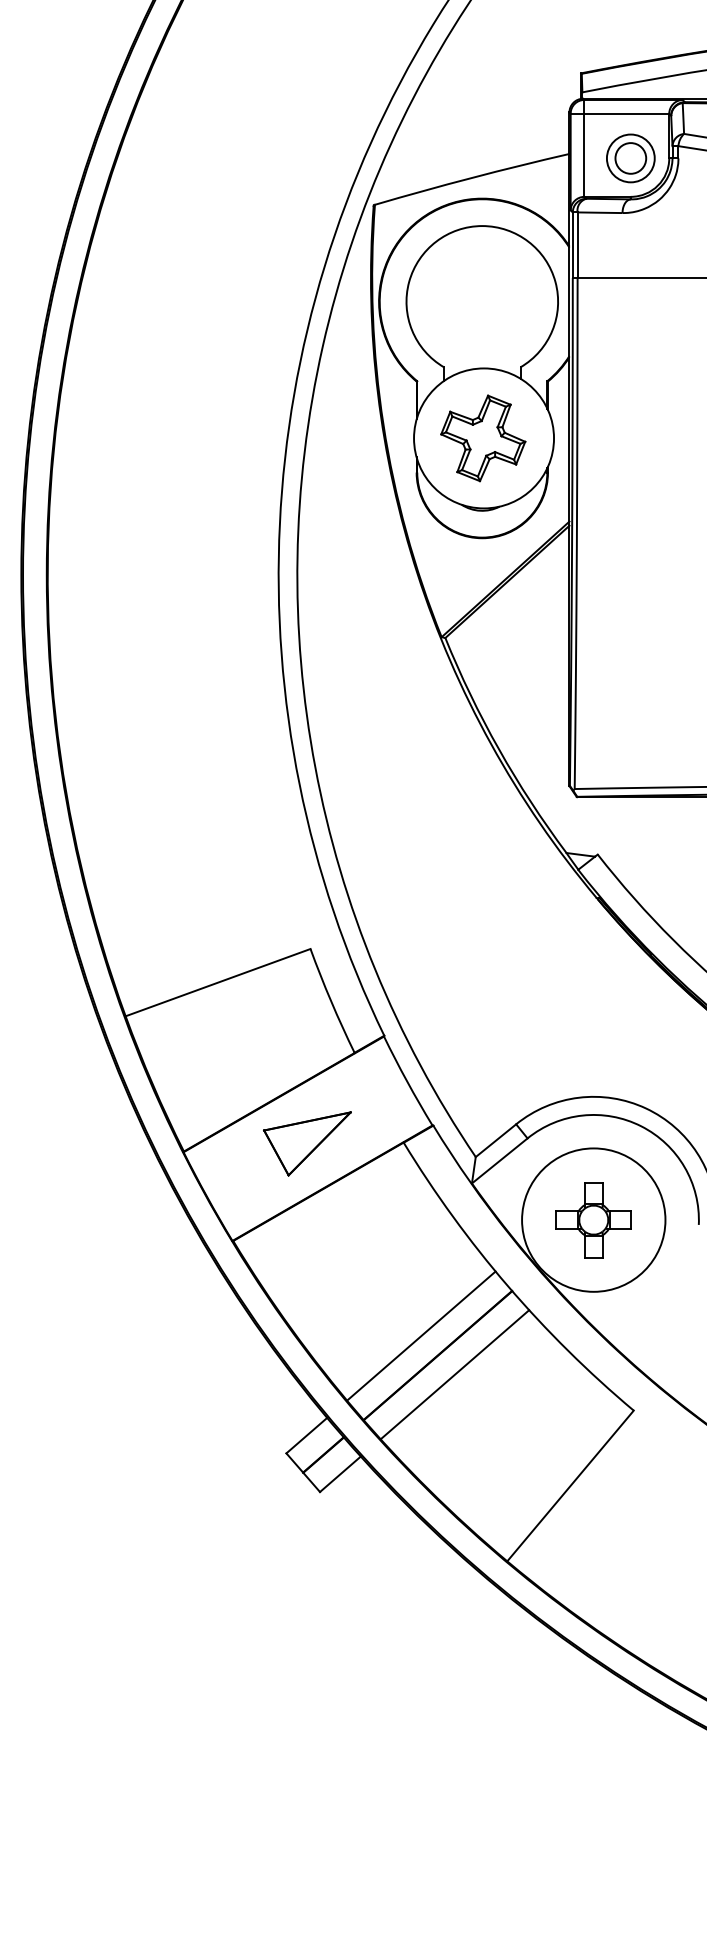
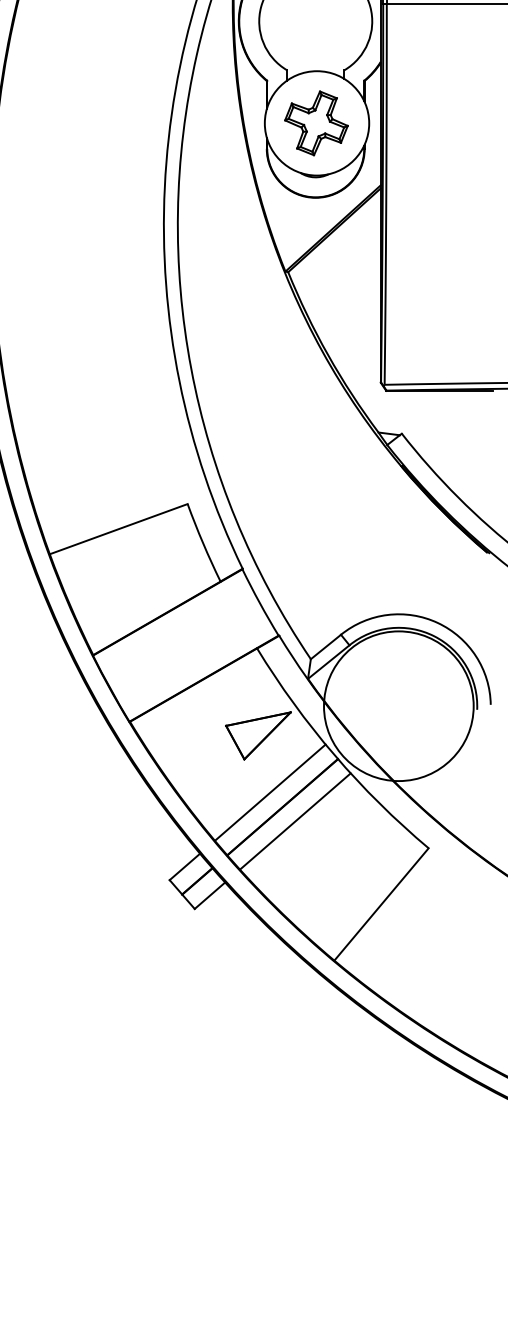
part: (307, 1143) -> (258, 735), moved
circle: (593, 1219) -> (398, 705), size x1.4
part: (593, 1220) -> (398, 706), removed

